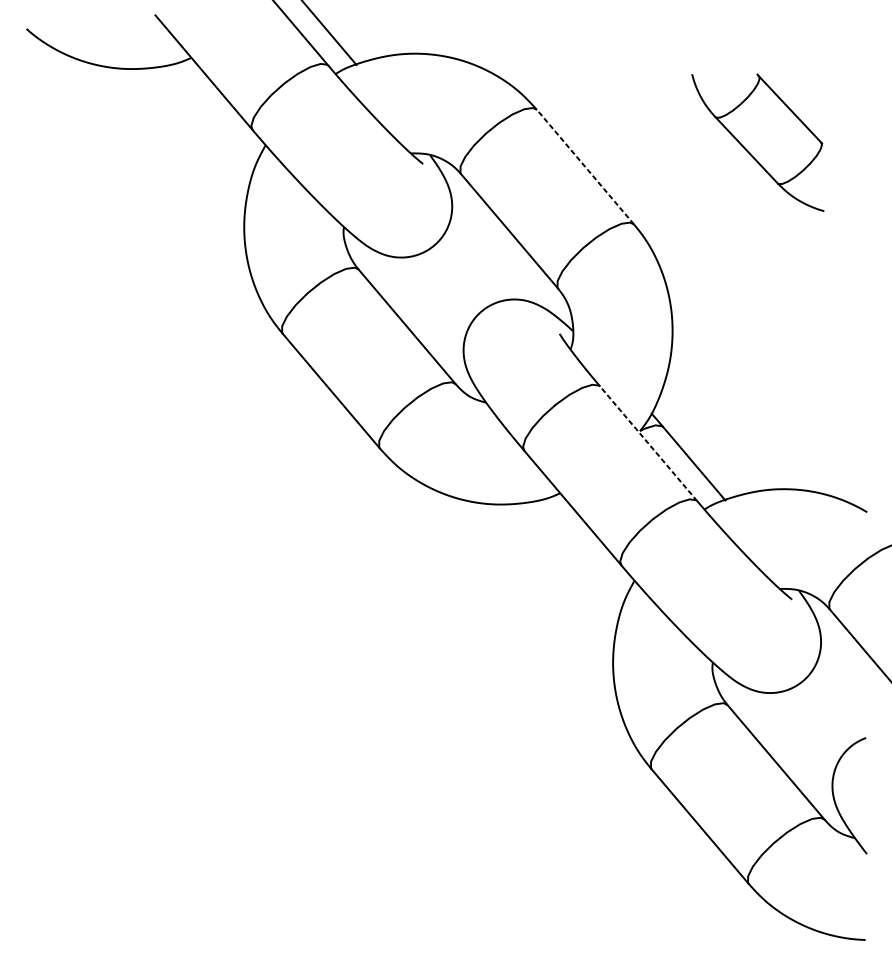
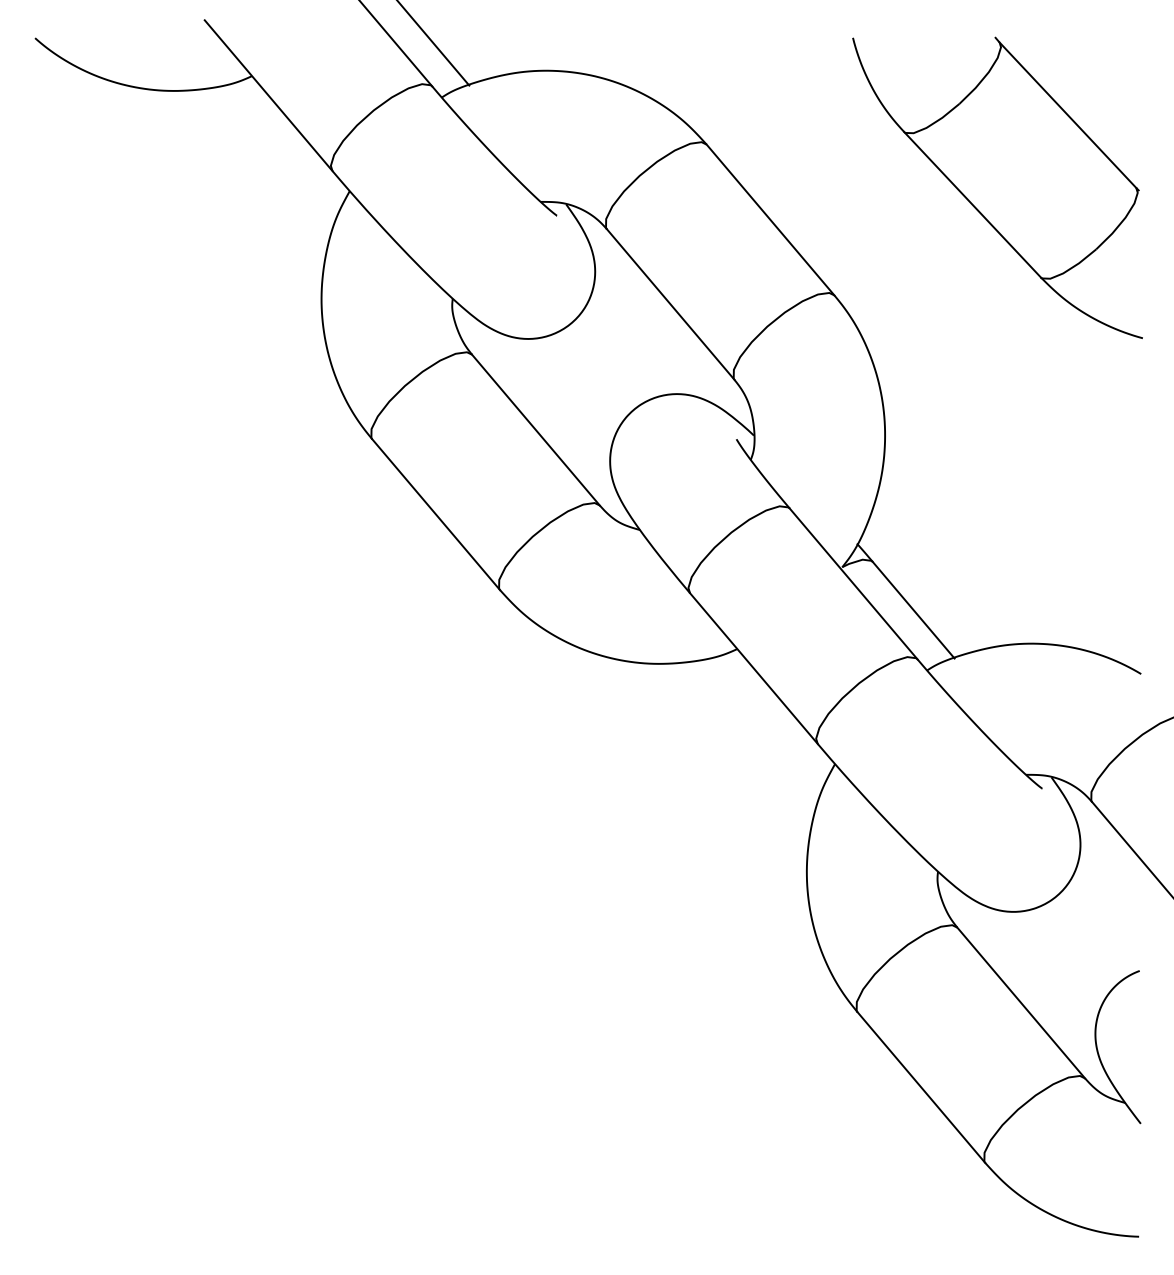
part: (758, 142) -> (997, 187), size x1.67
line: (585, 167) -> (770, 220), dashed -> solid
line: (648, 444) -> (853, 584), dashed -> solid

